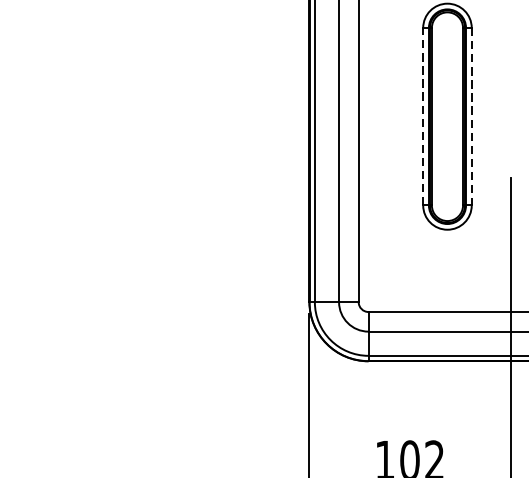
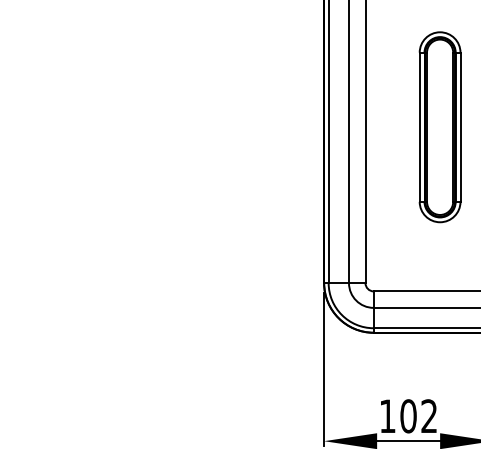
line: (422, 116) -> (419, 127), dashed -> solid
line: (471, 116) -> (460, 127), dashed -> solid

